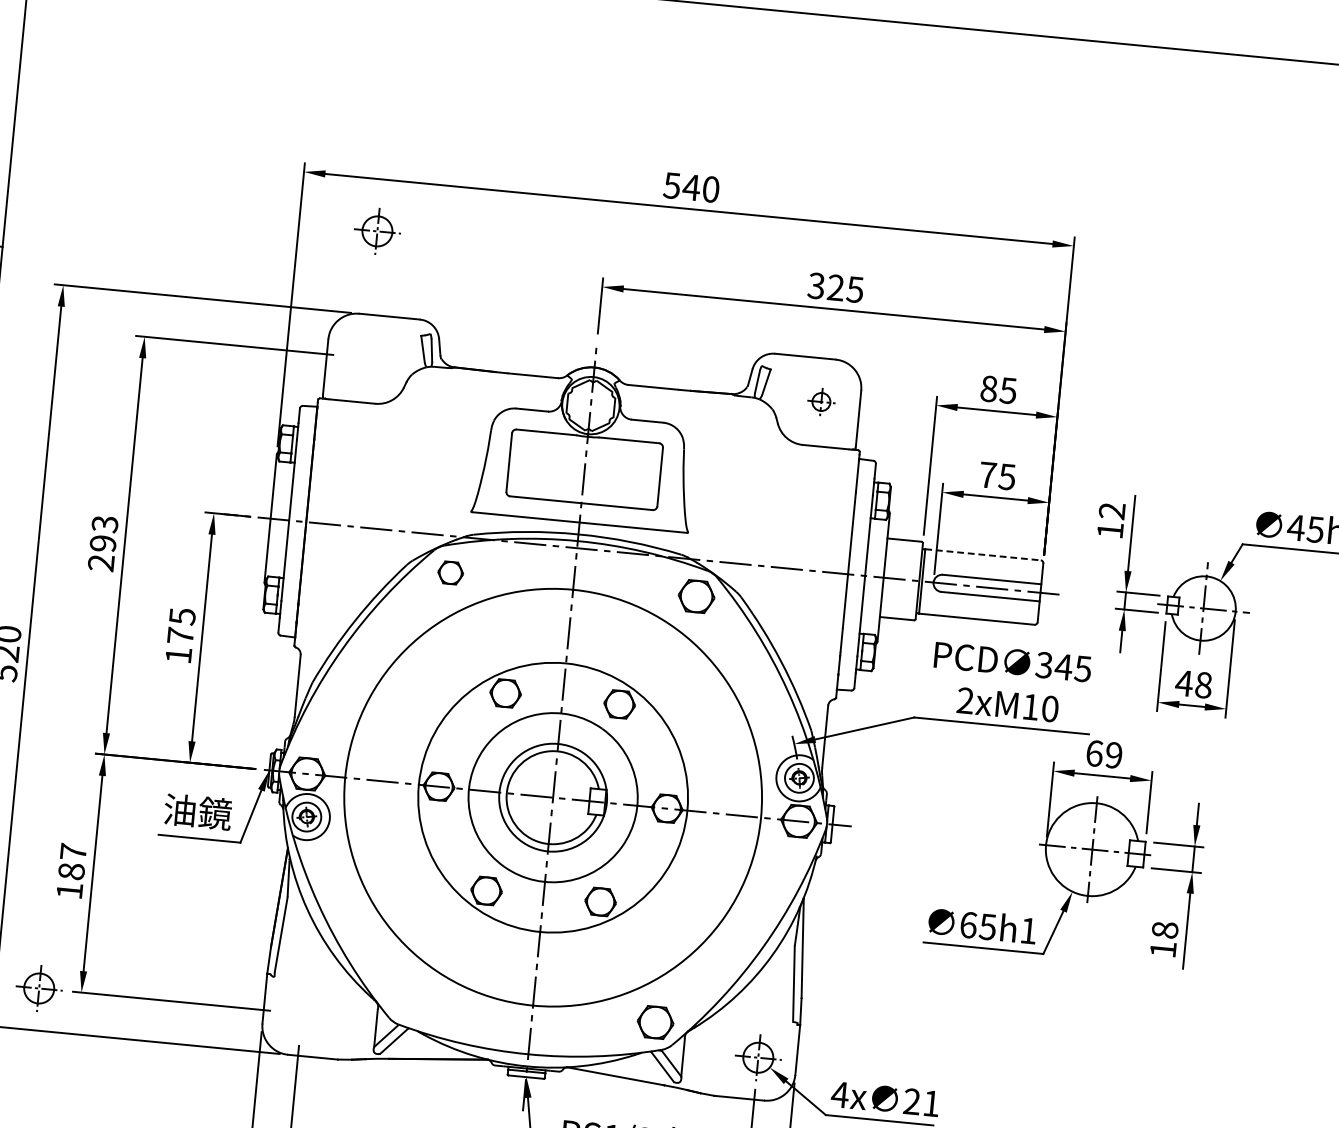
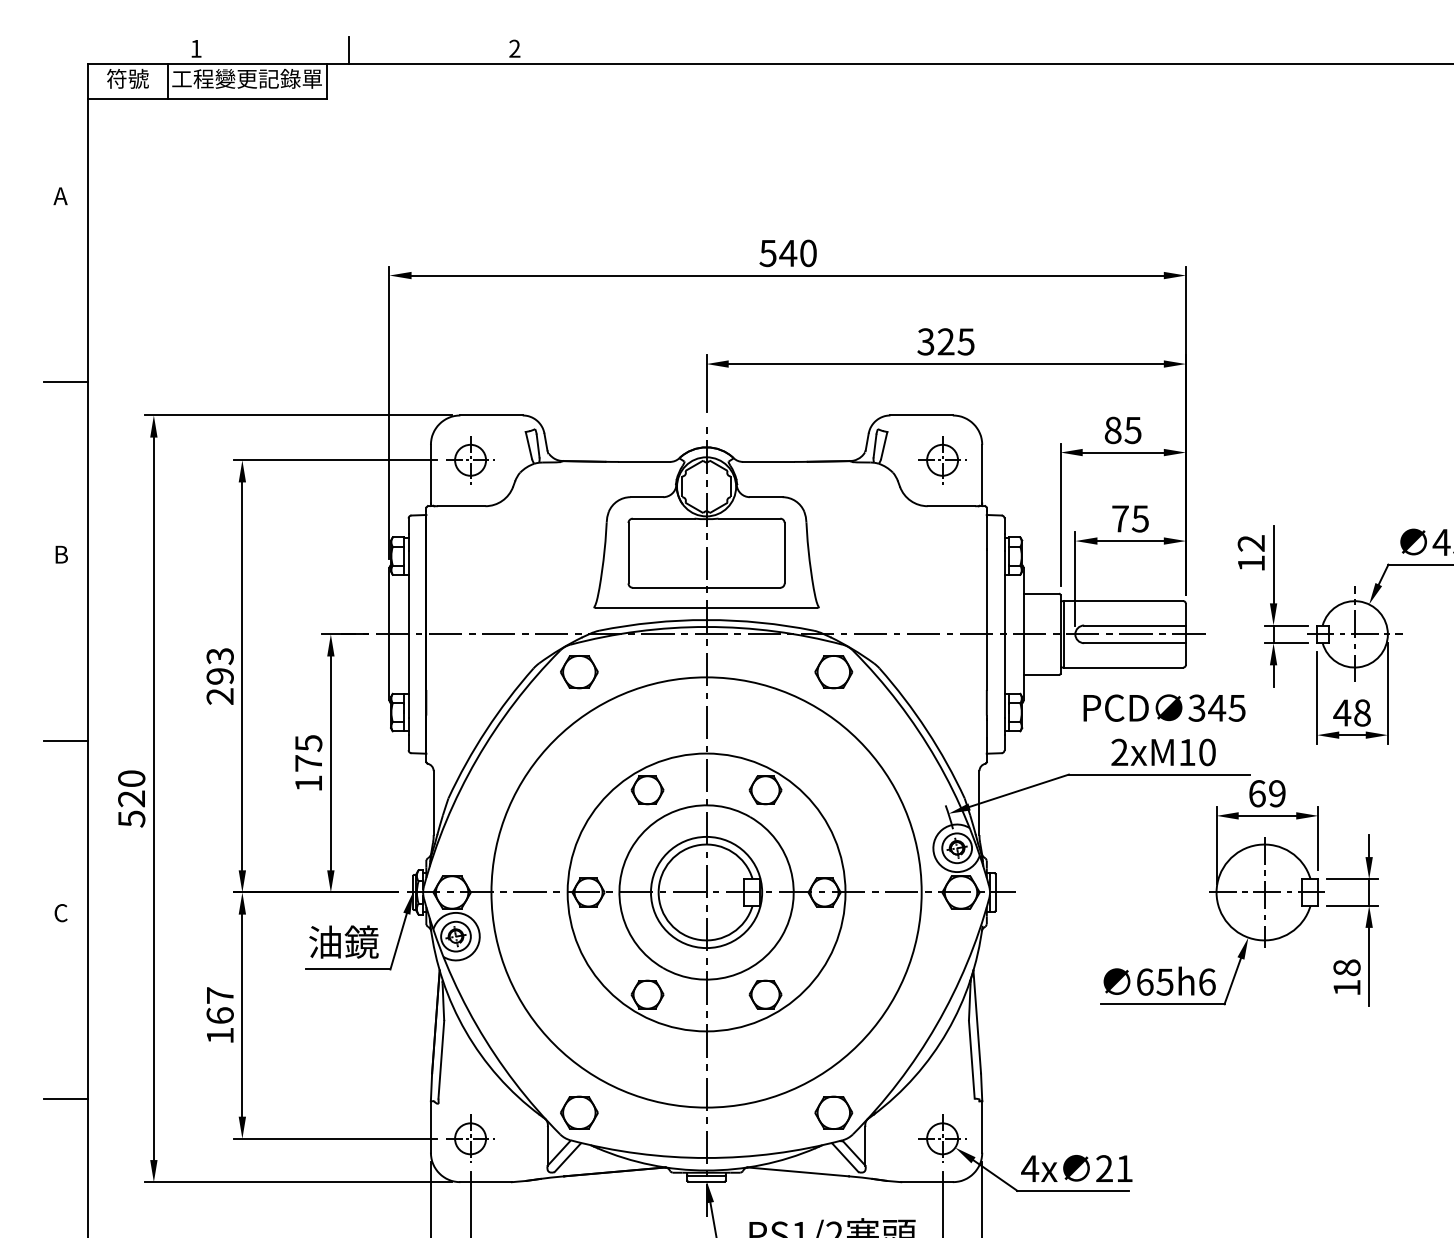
part: (377, 231) -> (470, 460), moved
part: (821, 402) -> (942, 460), size x1.67
line: (983, 555) -> (1123, 601), dashed -> solid
part: (450, 573) -> (579, 672), size x1.43
text: (70, 871) -> (219, 1015), 187 -> 167
text: (1029, 930) -> (1207, 981), 65h1 -> 65h6
part: (39, 988) -> (470, 1138), moved
part: (409, 998) -> (579, 1112), added

